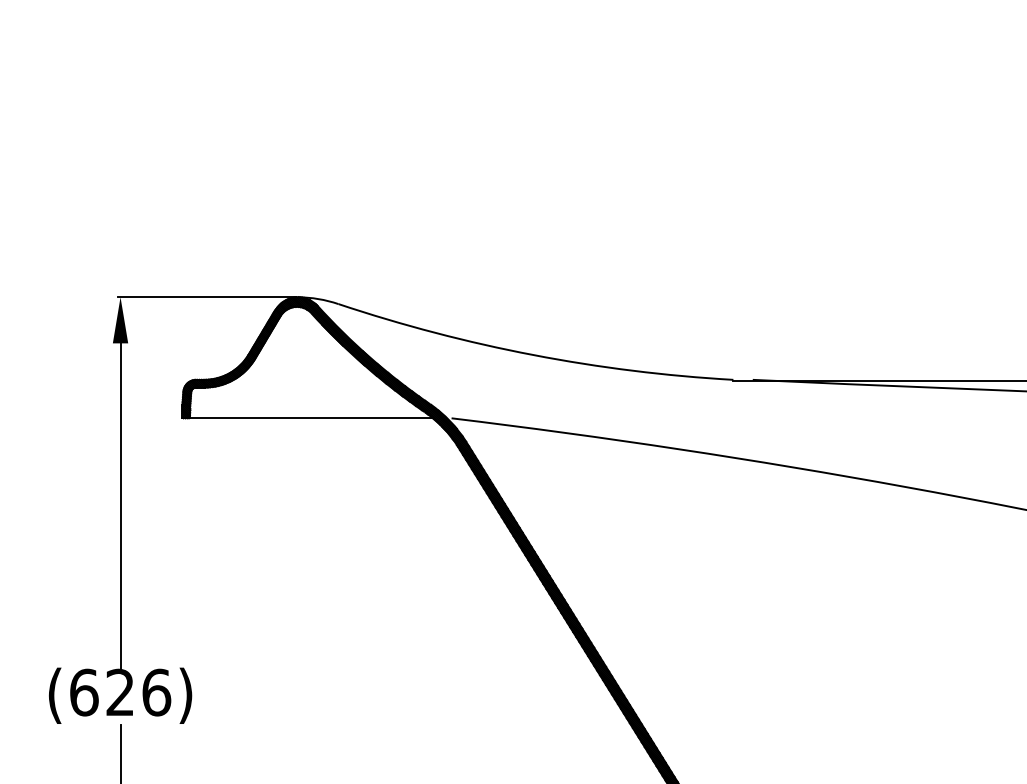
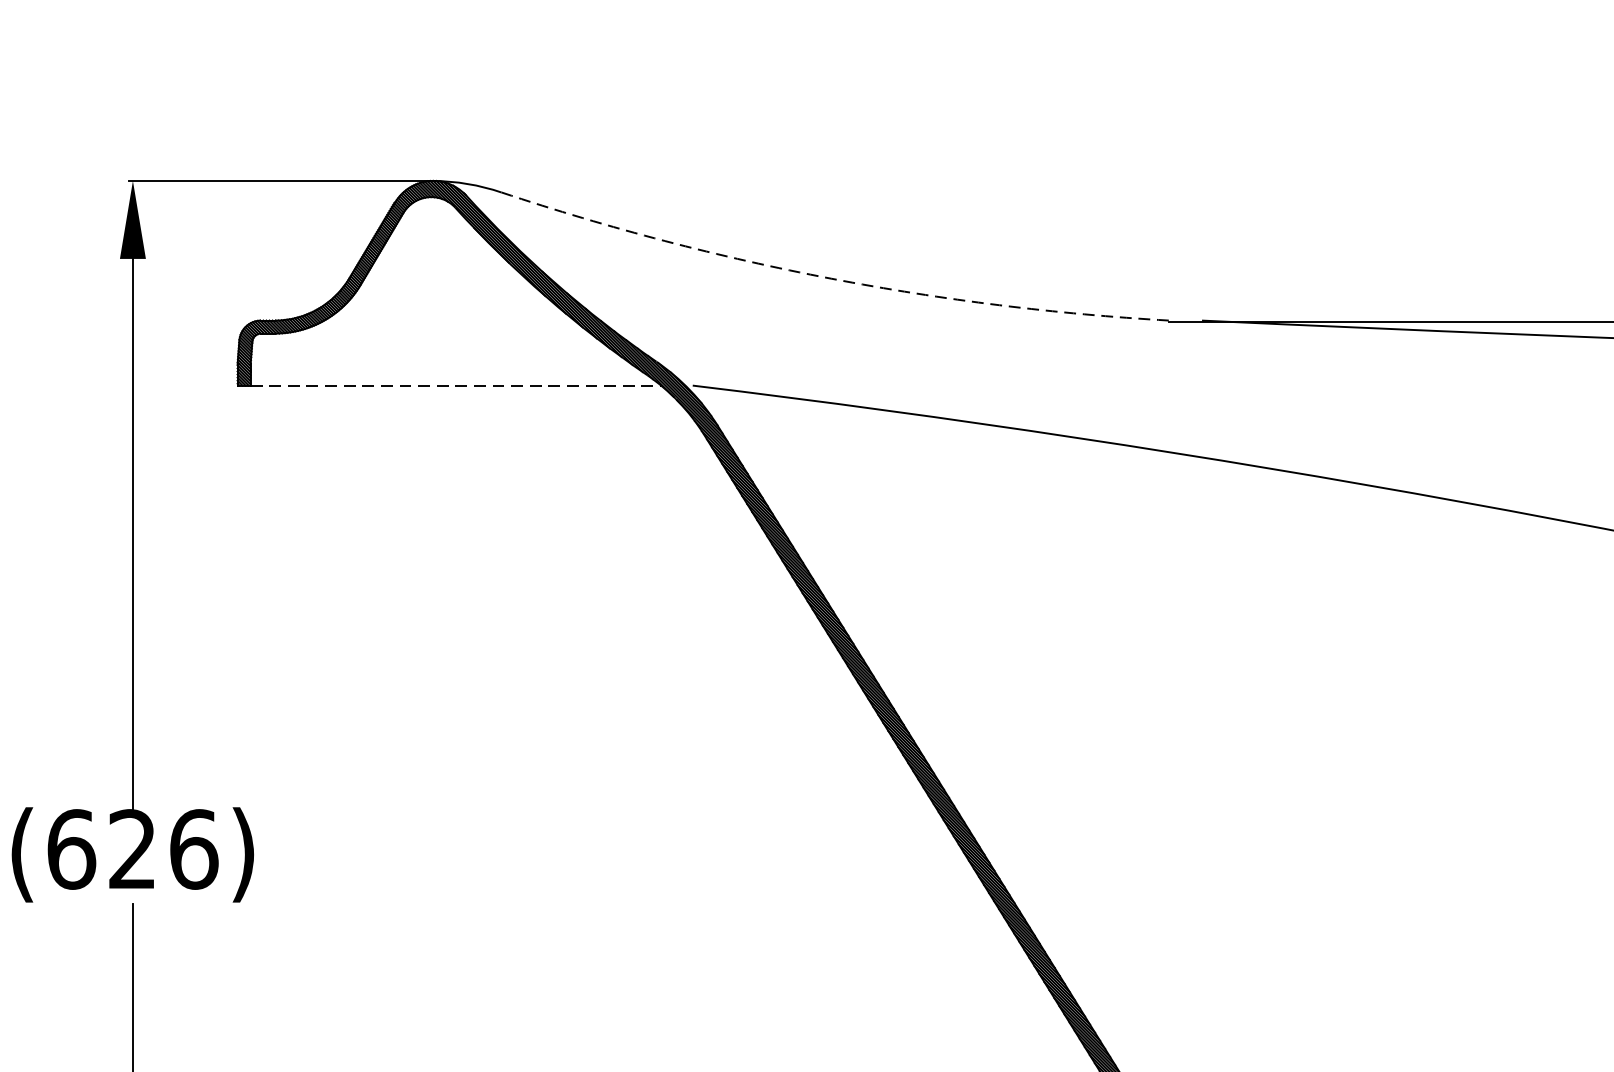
arc: (533, 355) -> (831, 279), solid -> dashed
line: (312, 418) -> (457, 385), solid -> dashed

